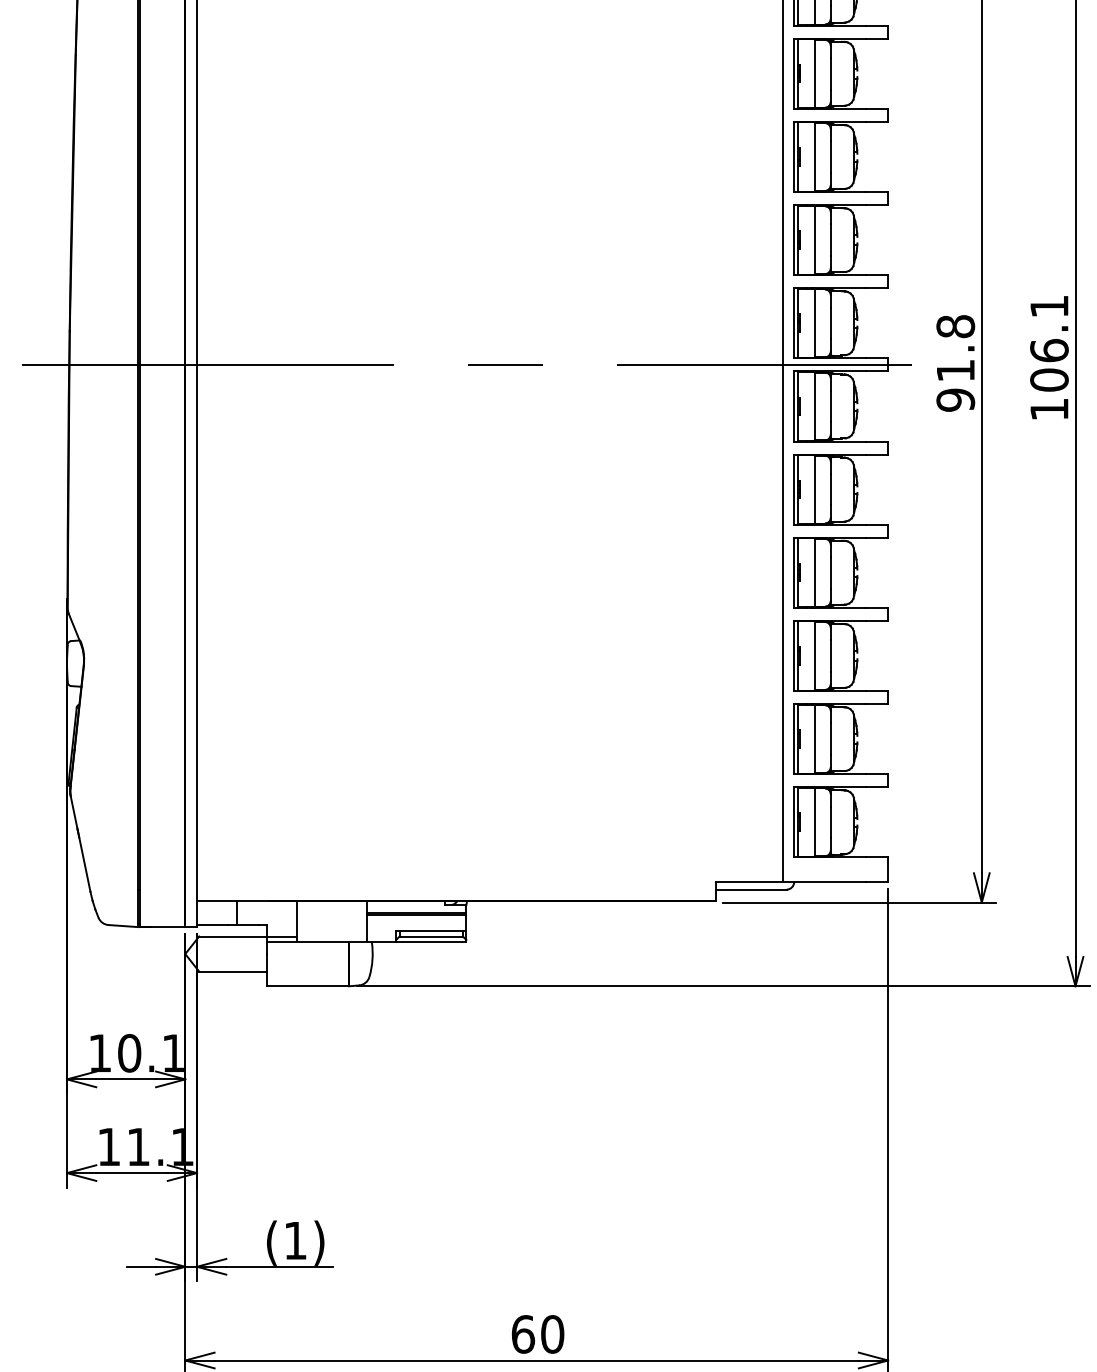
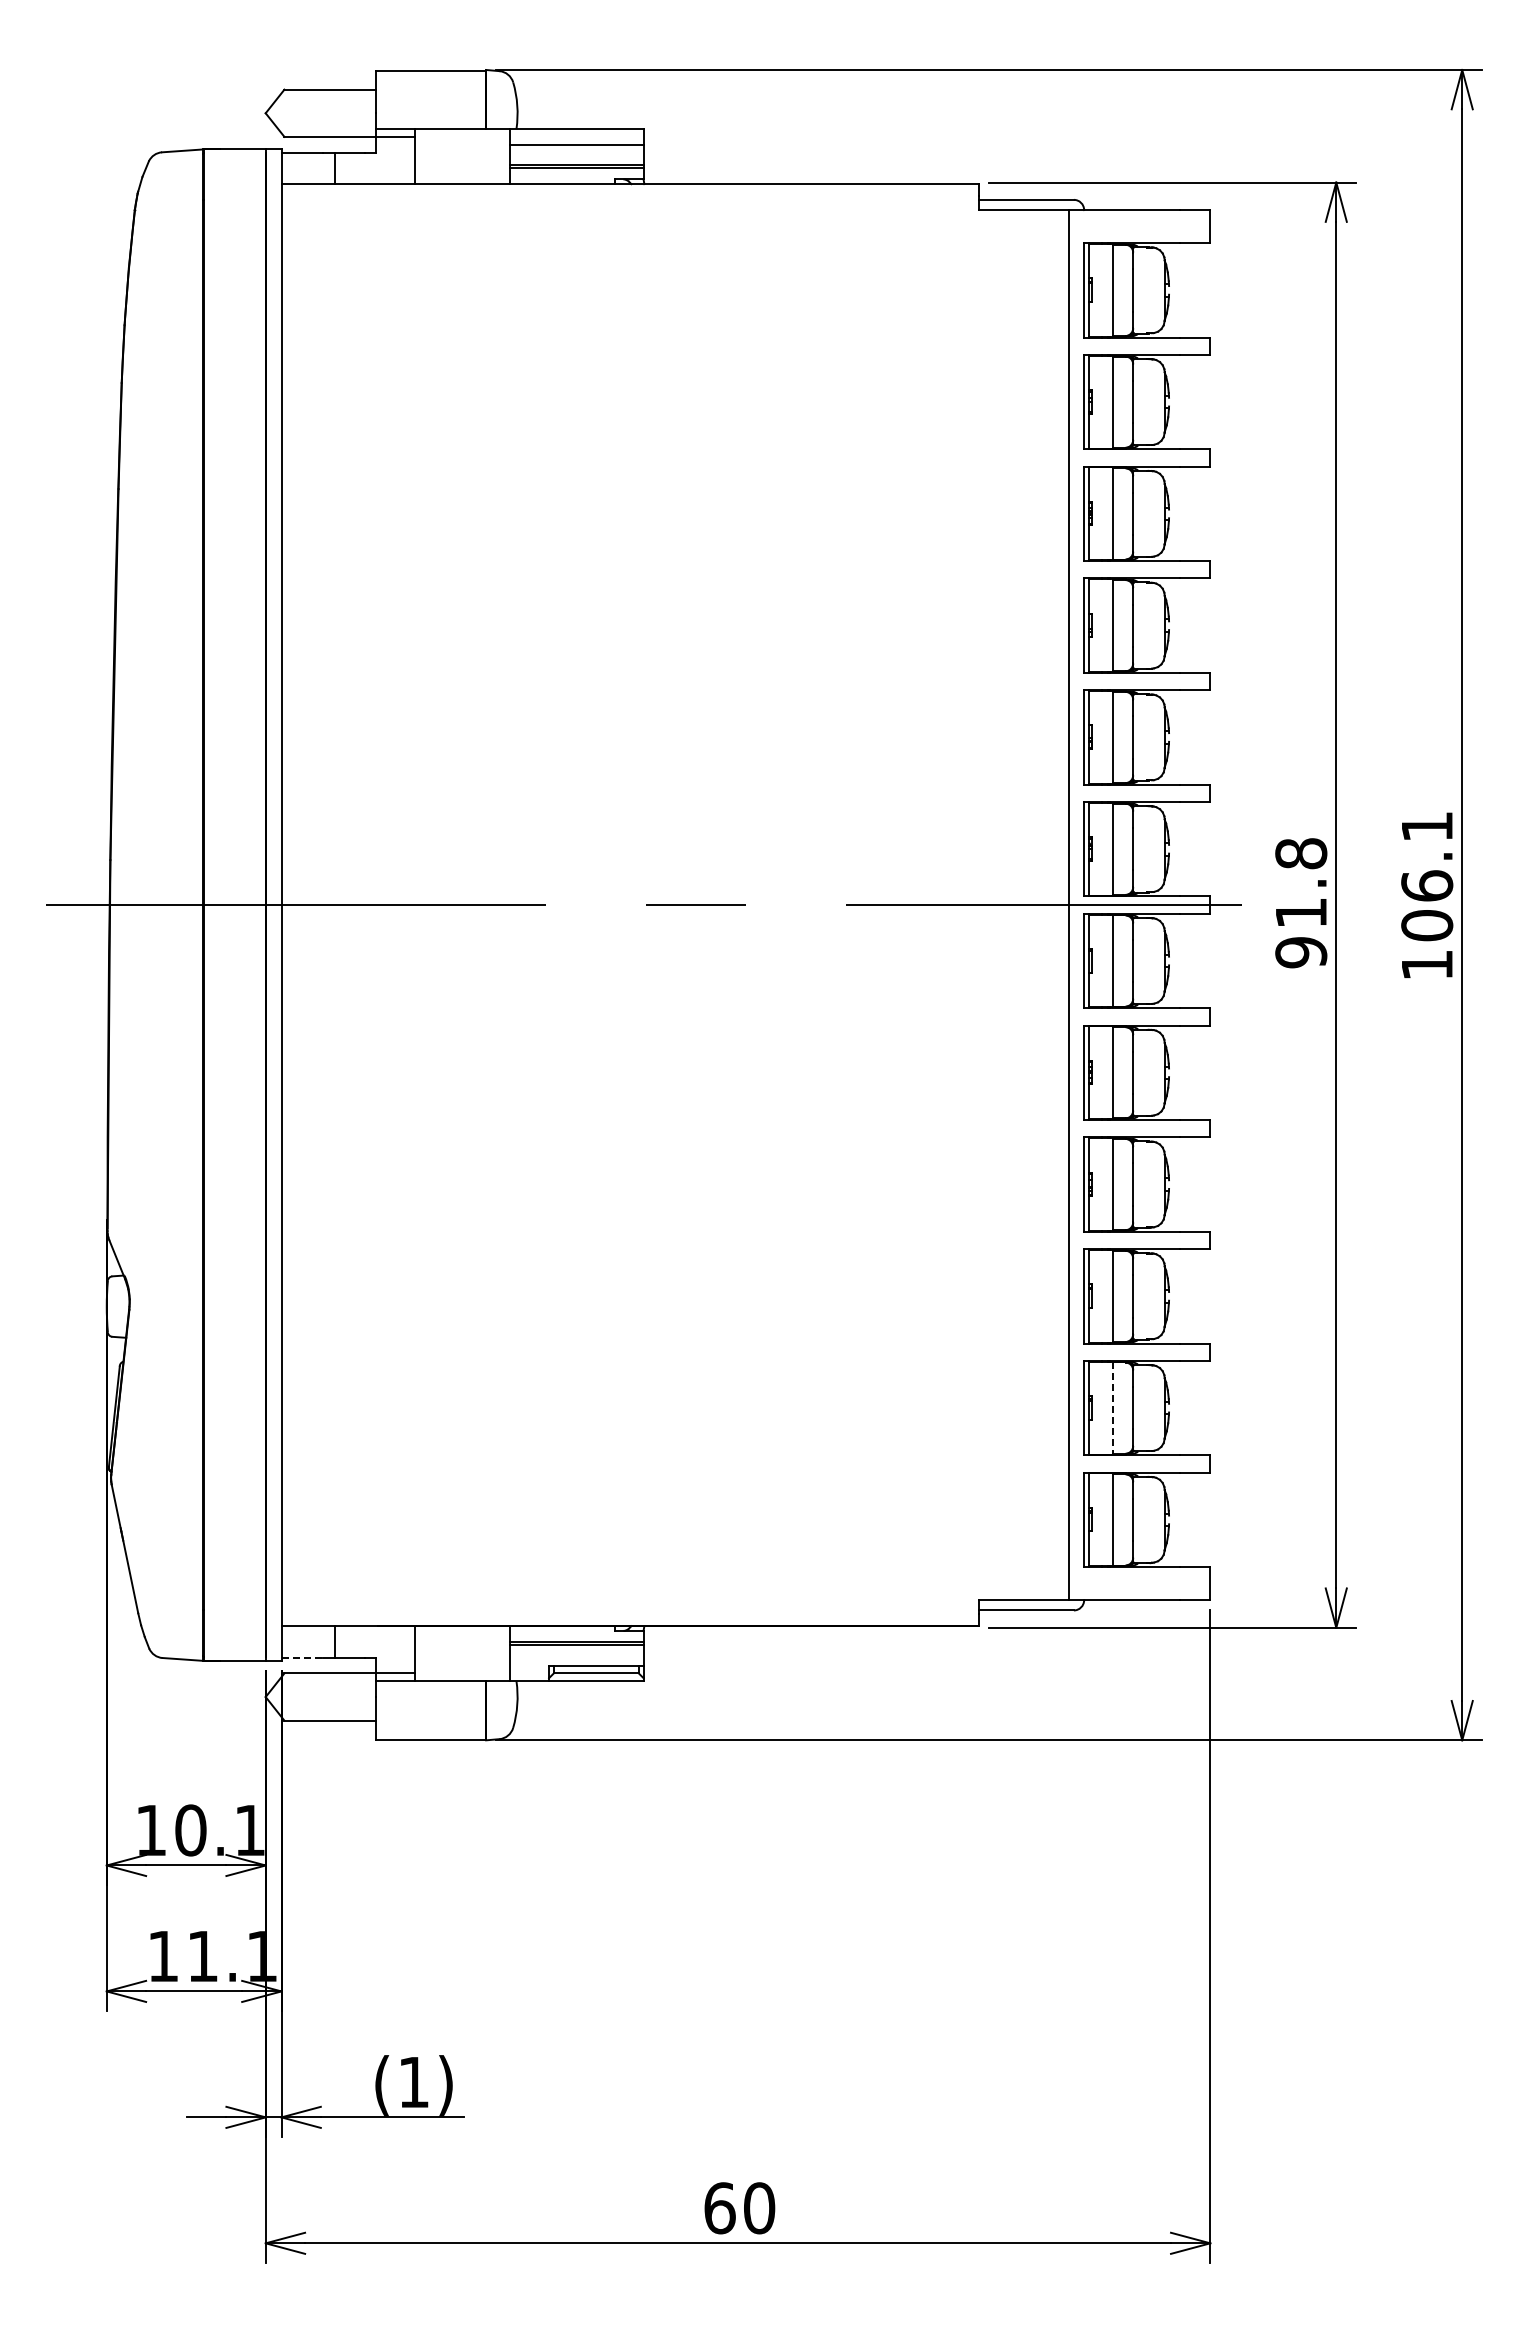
line: (815, 739) -> (1112, 1408), solid -> dashed
line: (212, 924) -> (302, 1657), solid -> dashed

